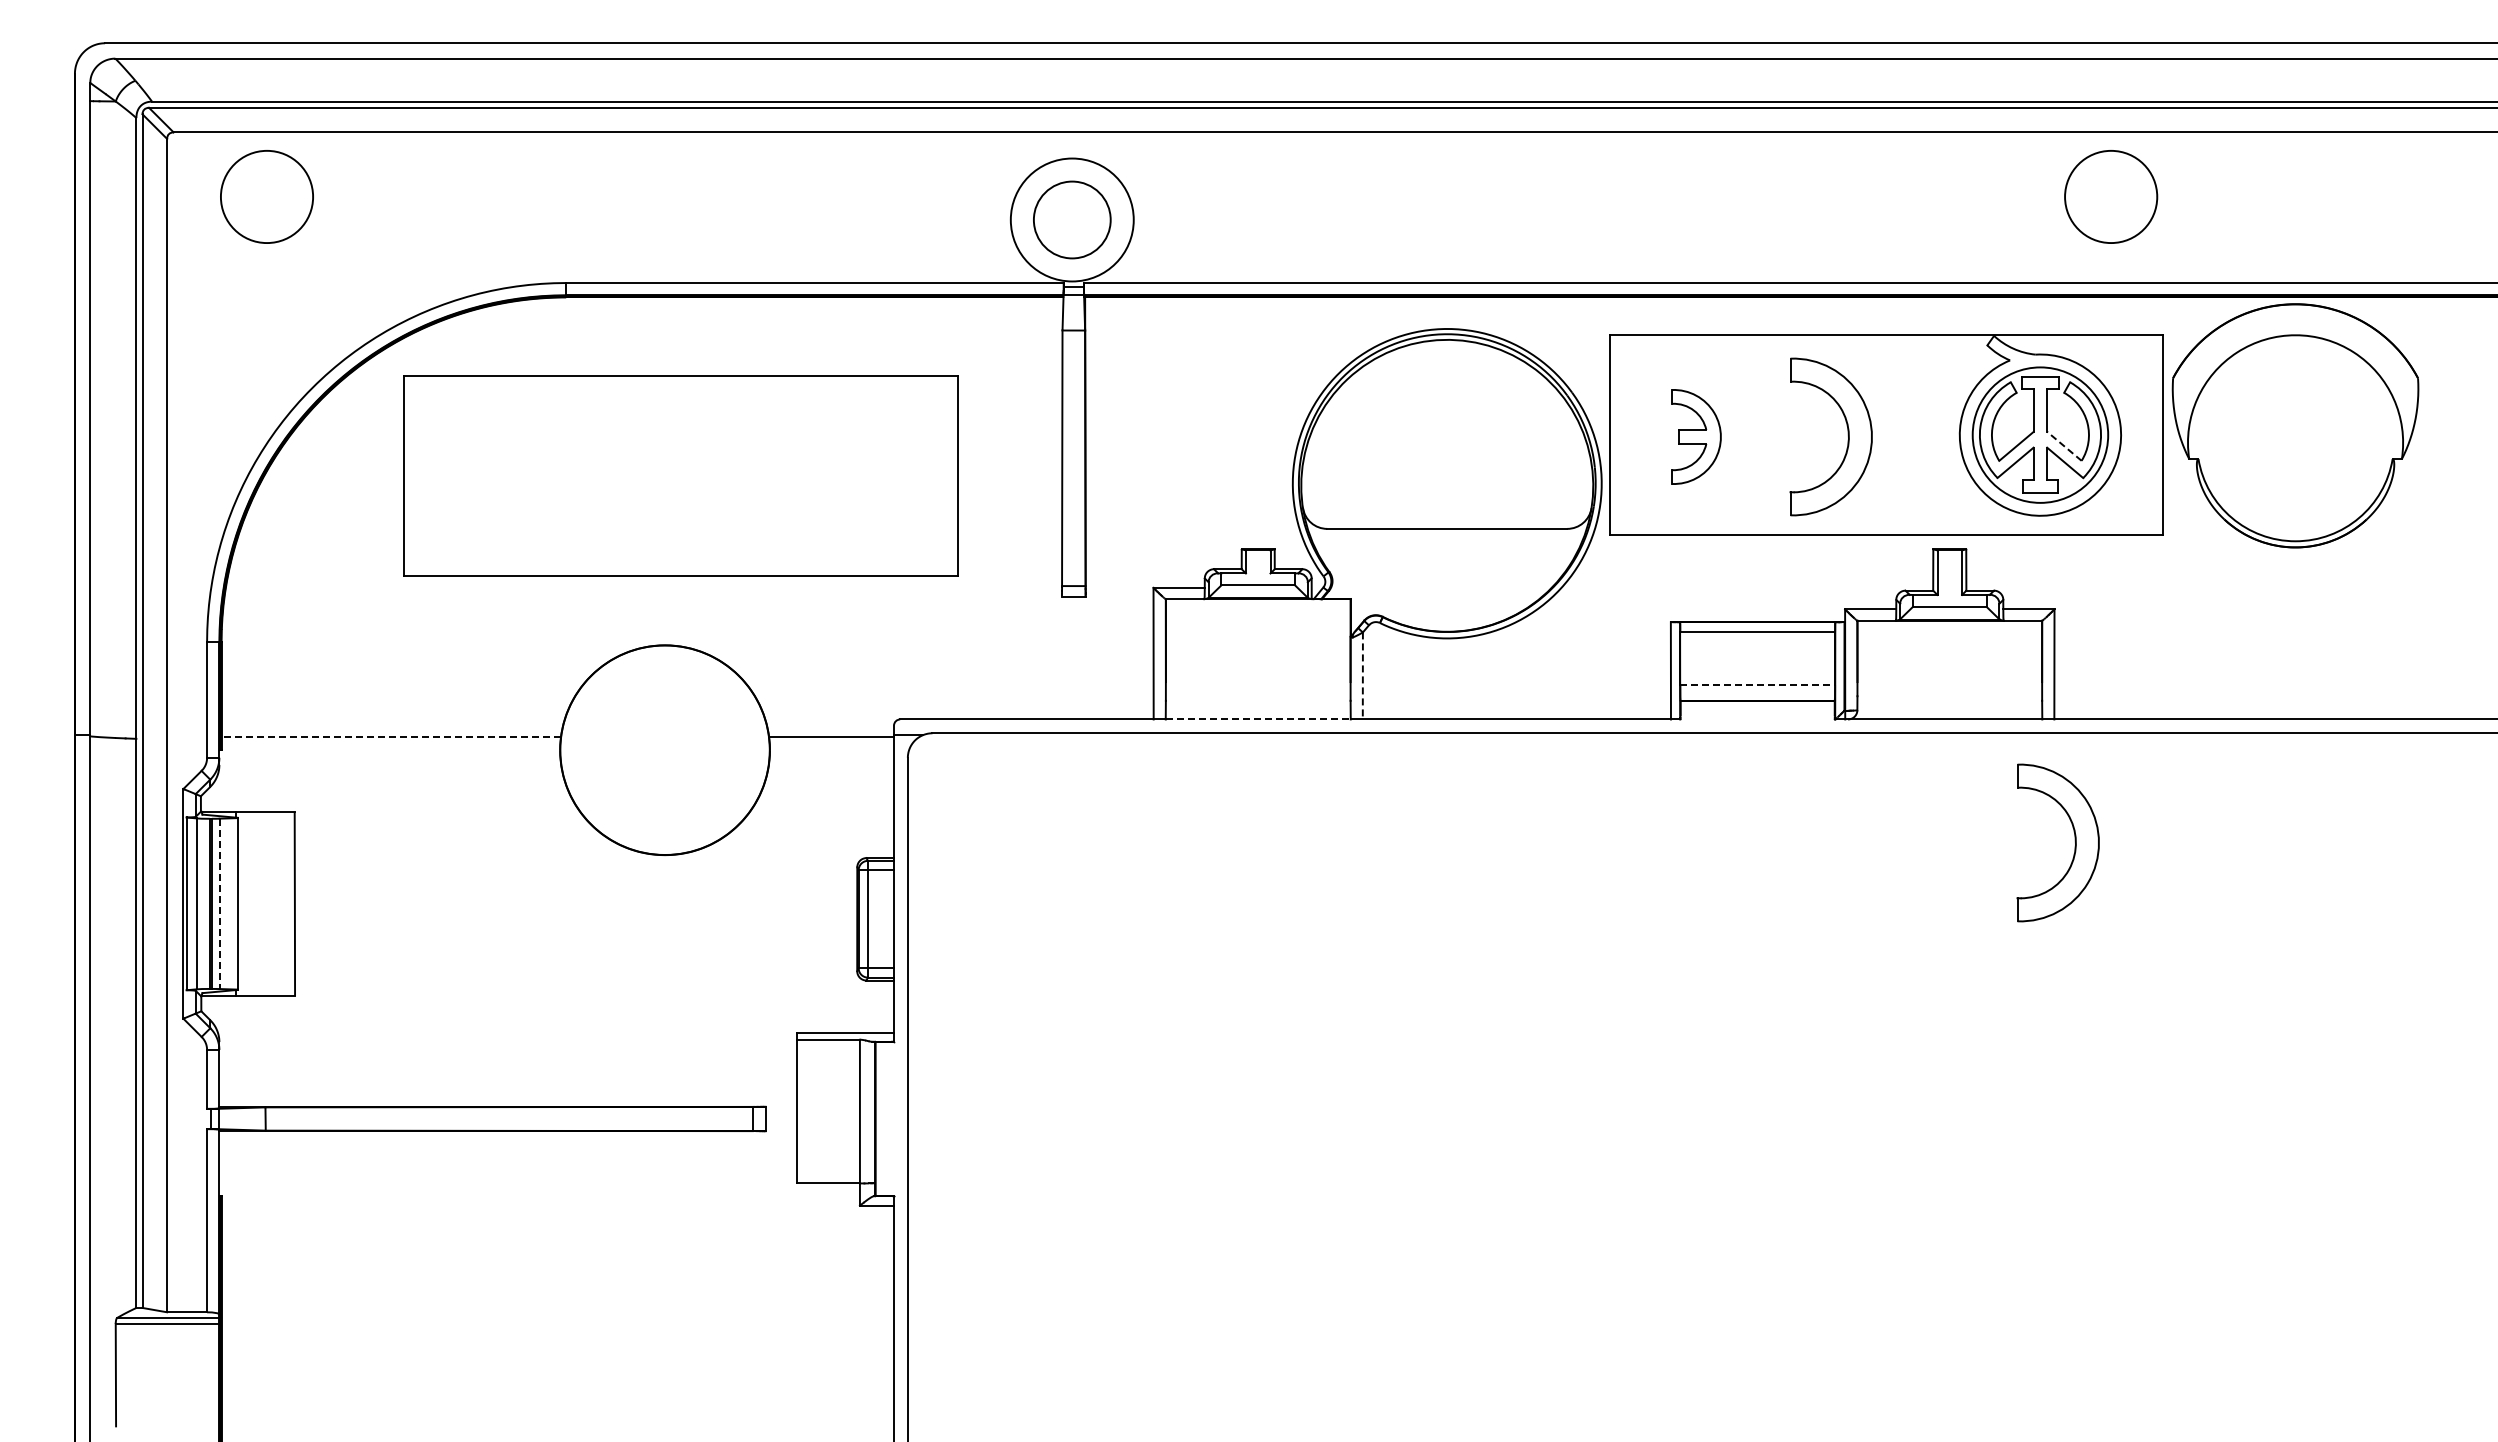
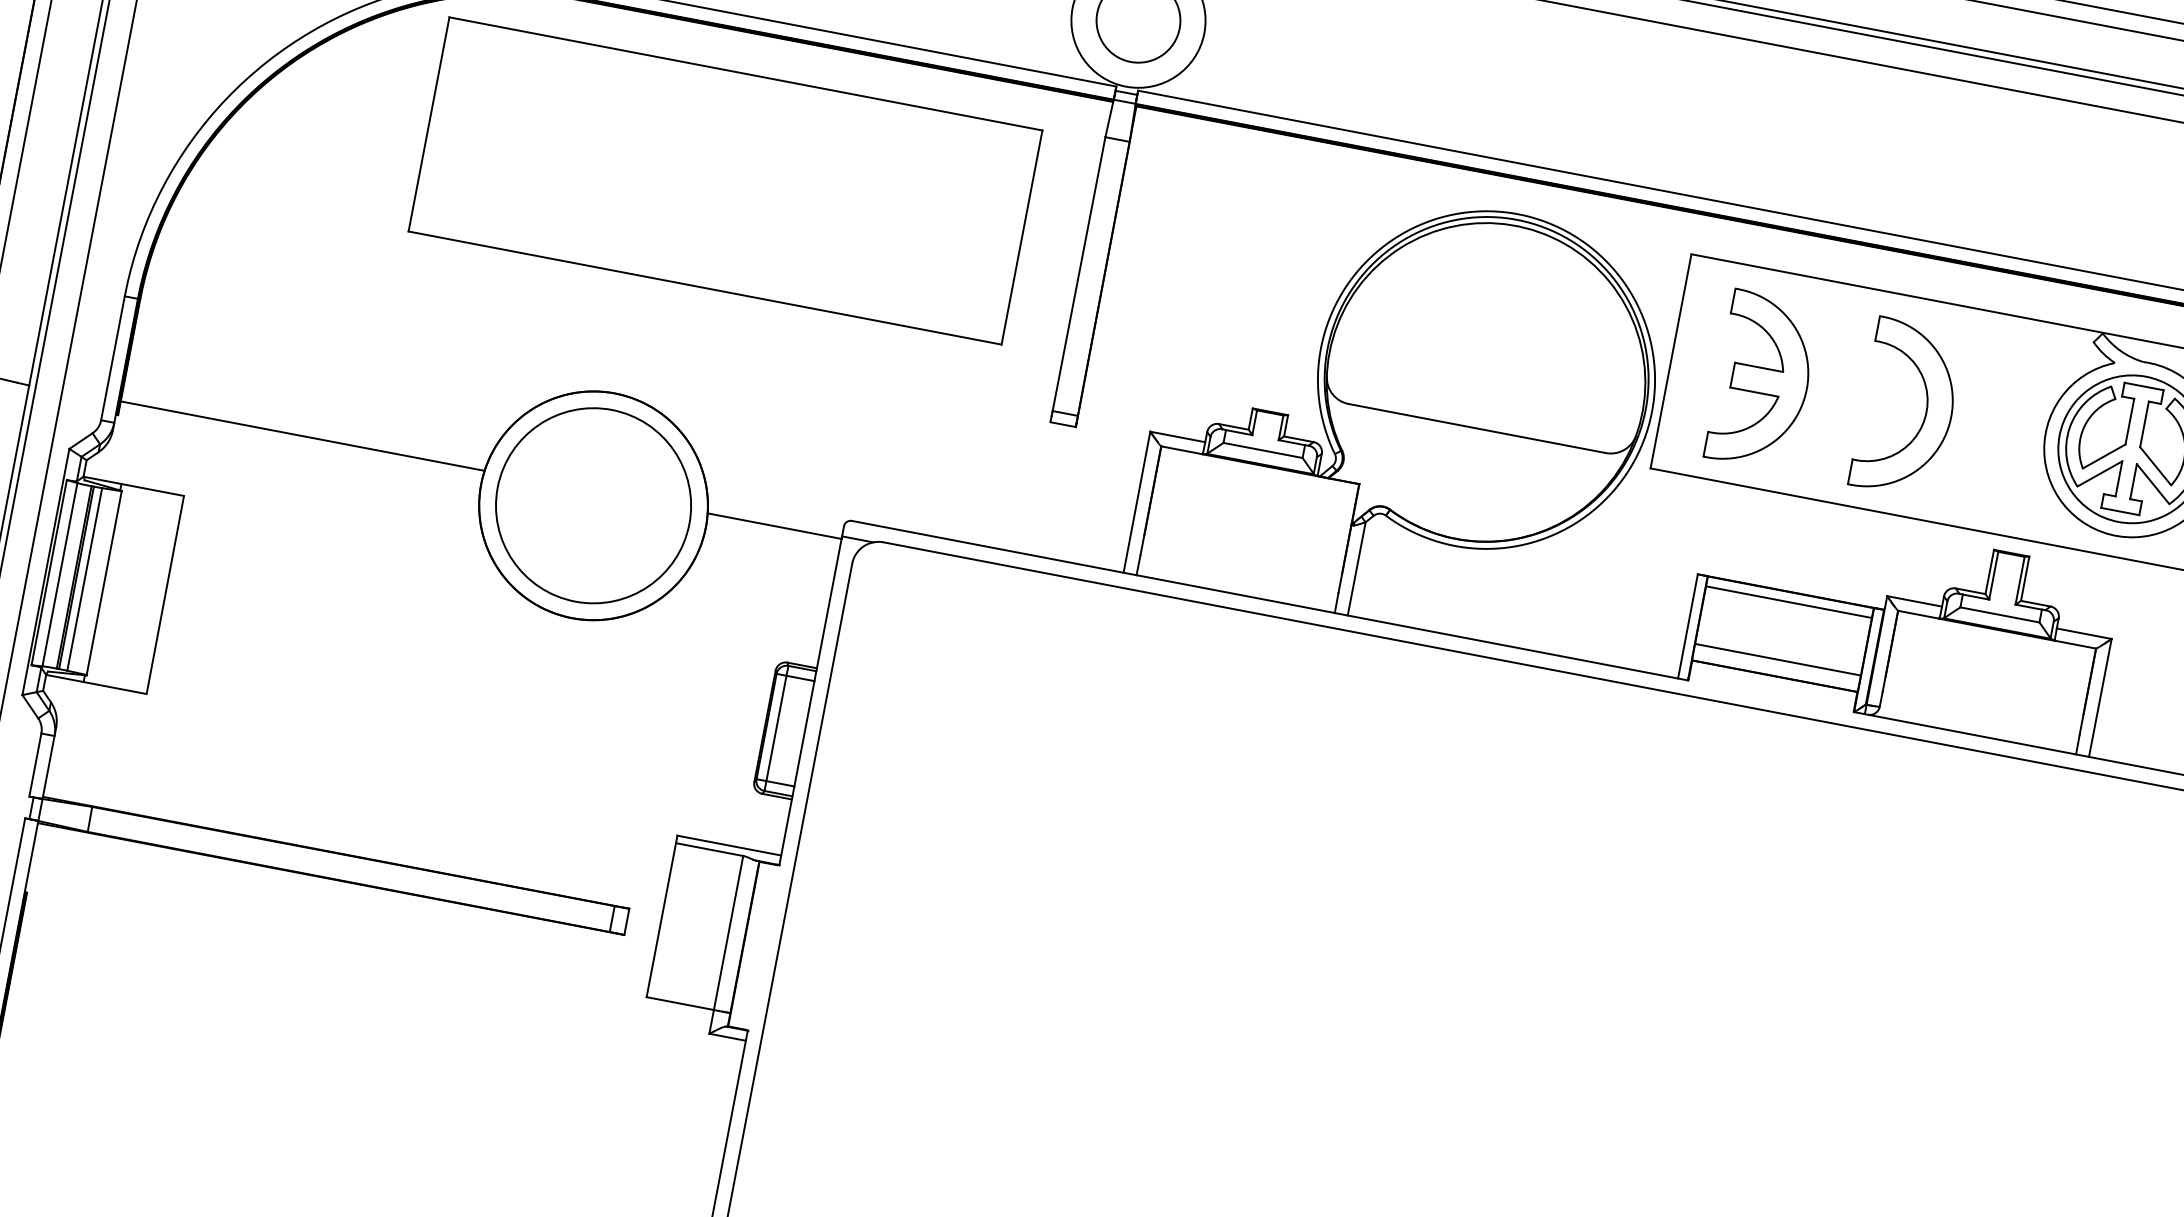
part: (1696, 436) -> (1763, 380), size x1.67
line: (2064, 446) -> (2155, 466), dashed -> solid
part: (680, 475) -> (725, 180), moved
line: (1362, 675) -> (1356, 568), dashed -> solid
line: (1758, 685) -> (1778, 660), dashed -> solid
line: (1258, 719) -> (1235, 594), dashed -> solid
line: (391, 737) -> (302, 436), dashed -> solid
circle: (664, 749) -> (593, 504), added
part: (2074, 841) -> (2085, 891), removed
line: (219, 904) -> (84, 580), dashed -> solid

